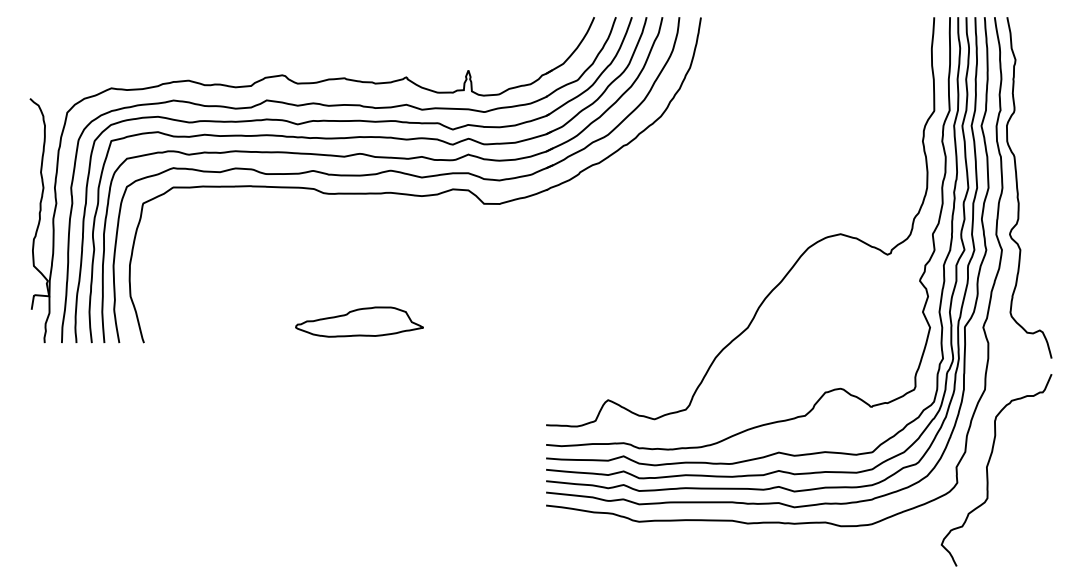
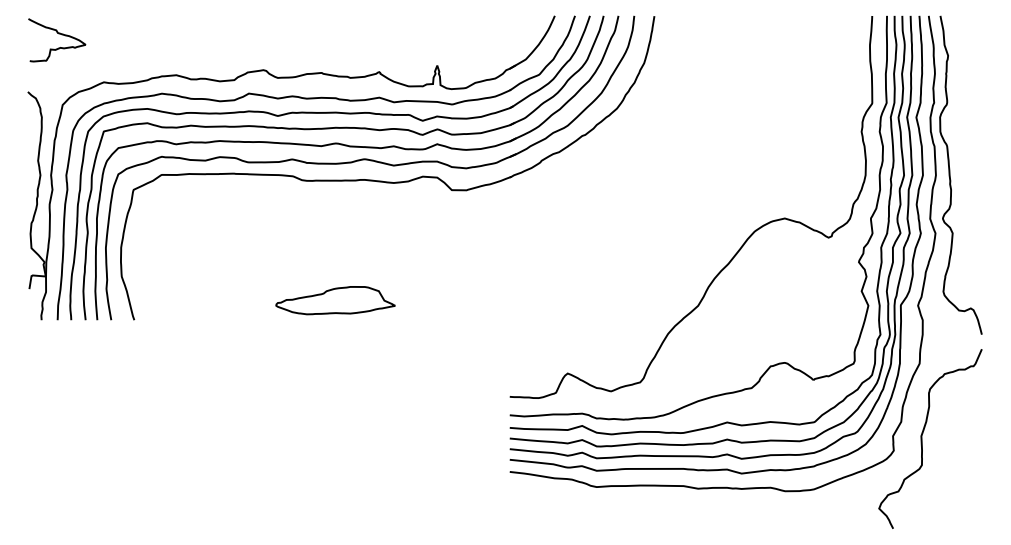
curve: (62, 37) -> (58, 34), added

